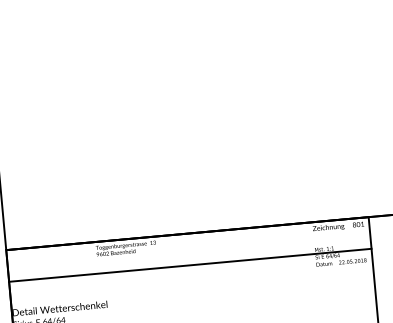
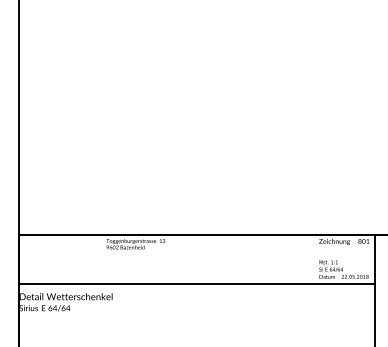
line: (190, 265) -> (196, 284), moved

